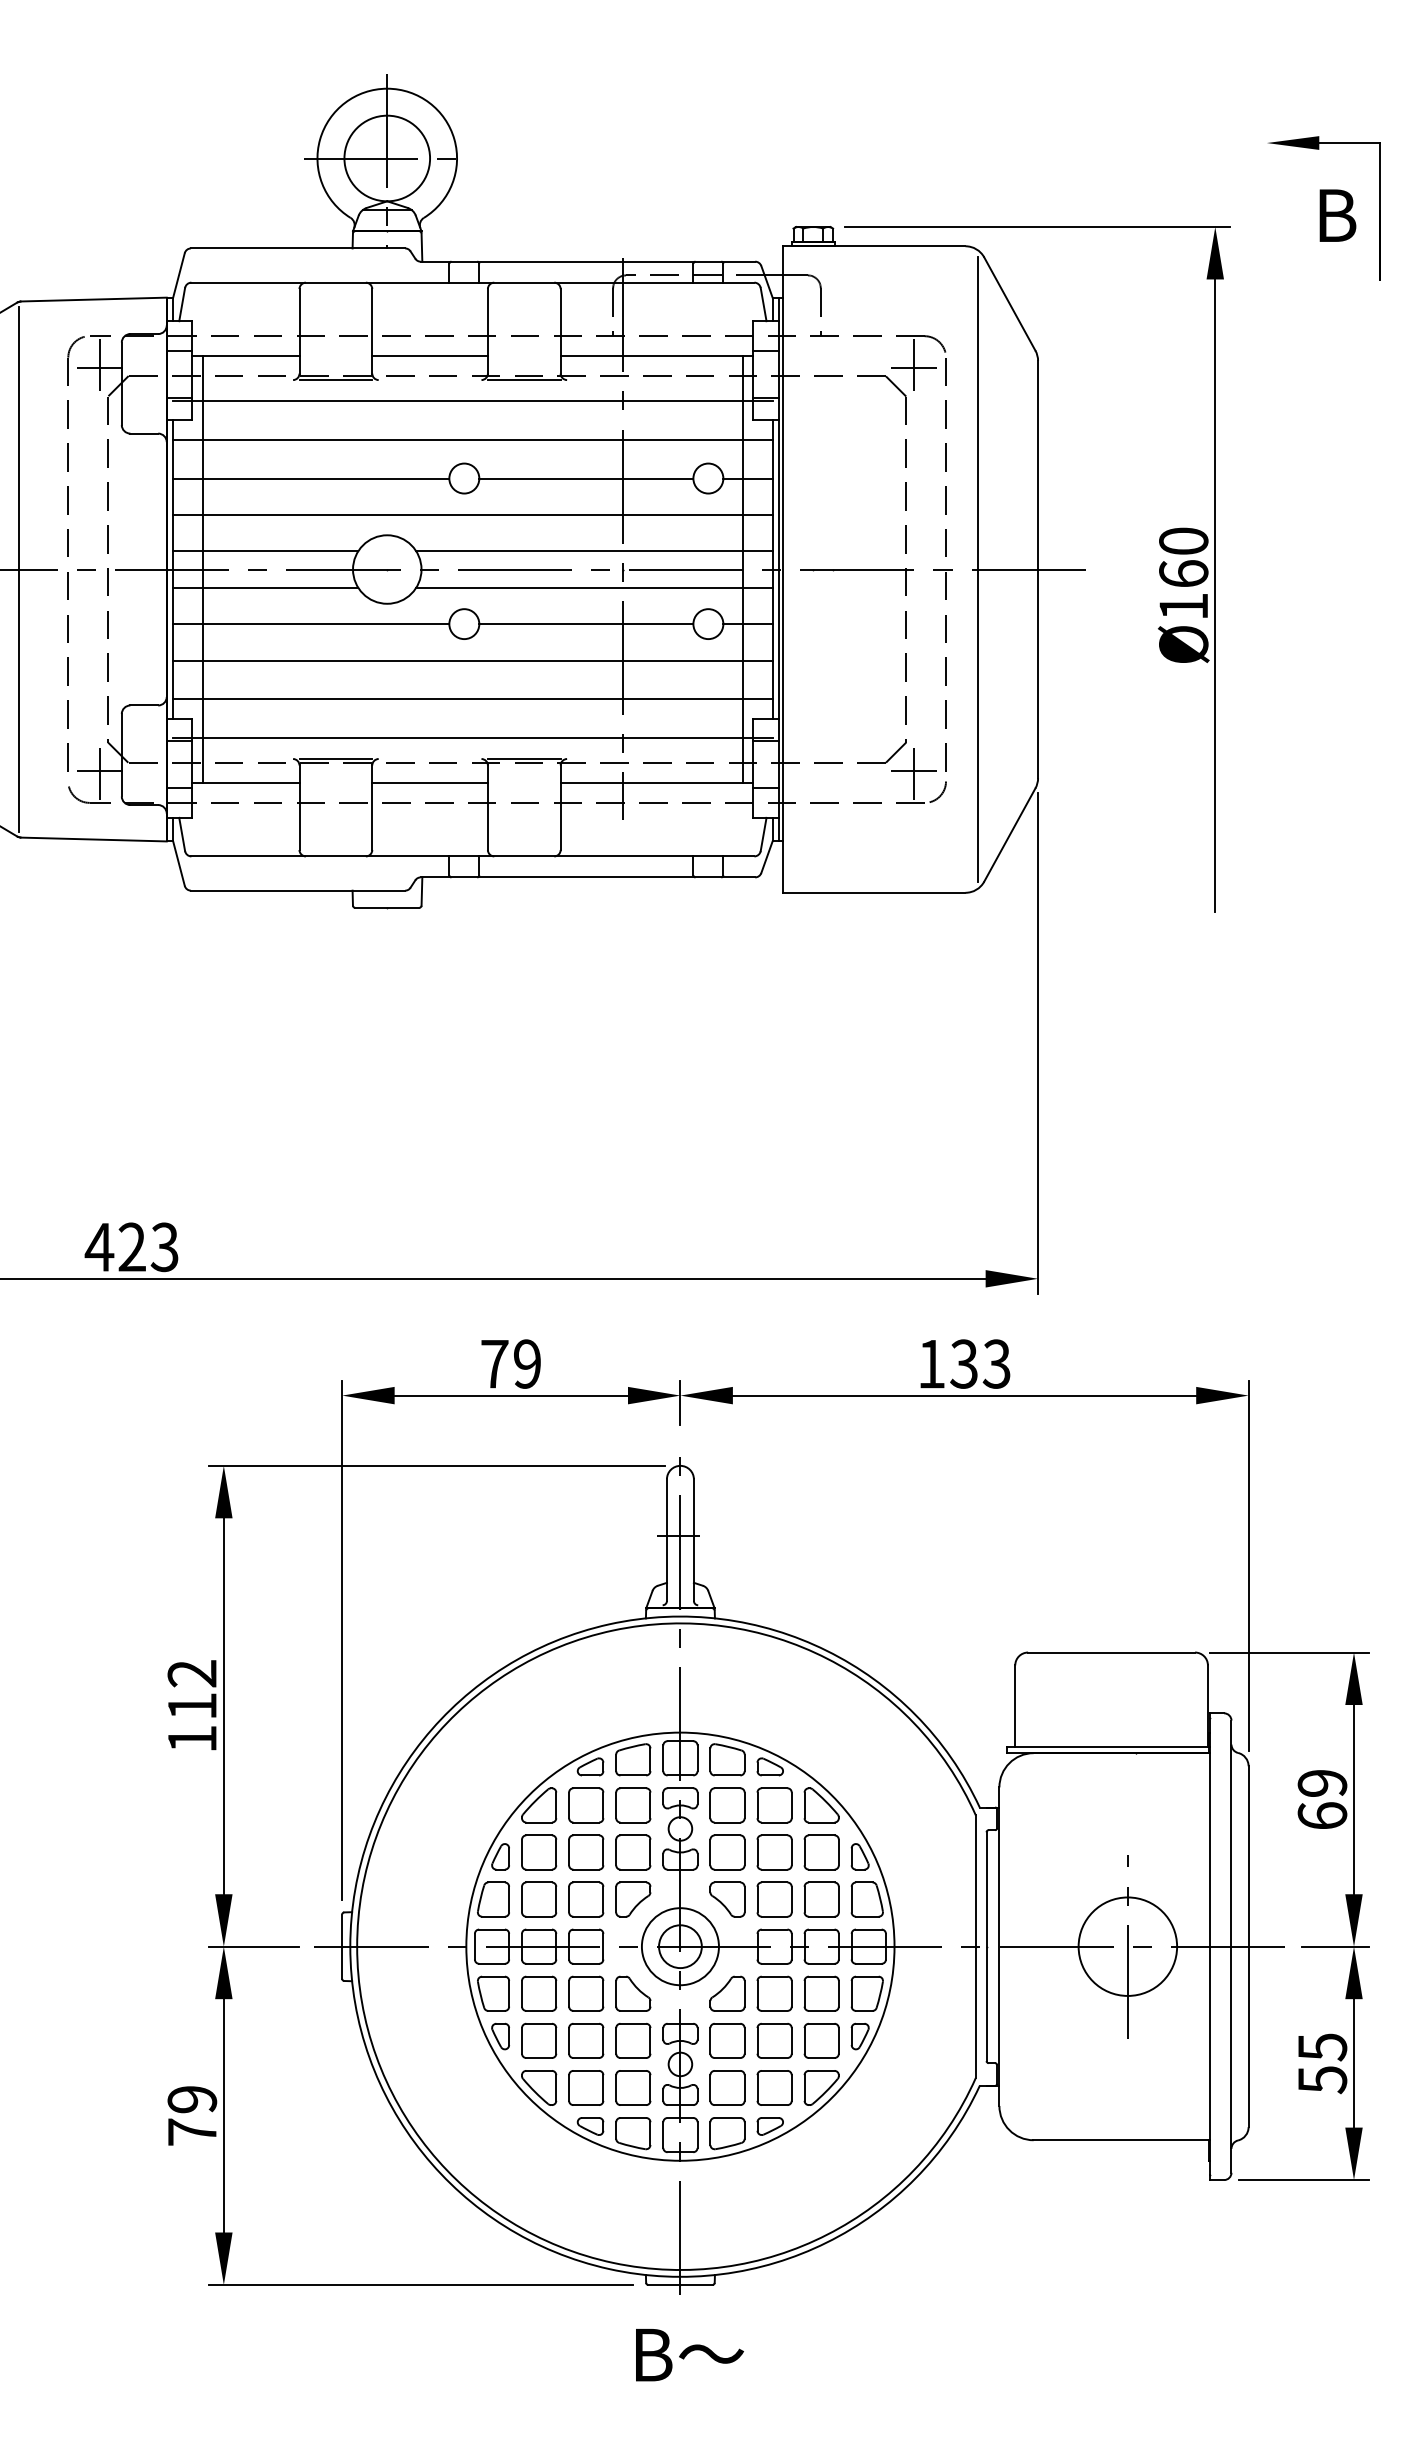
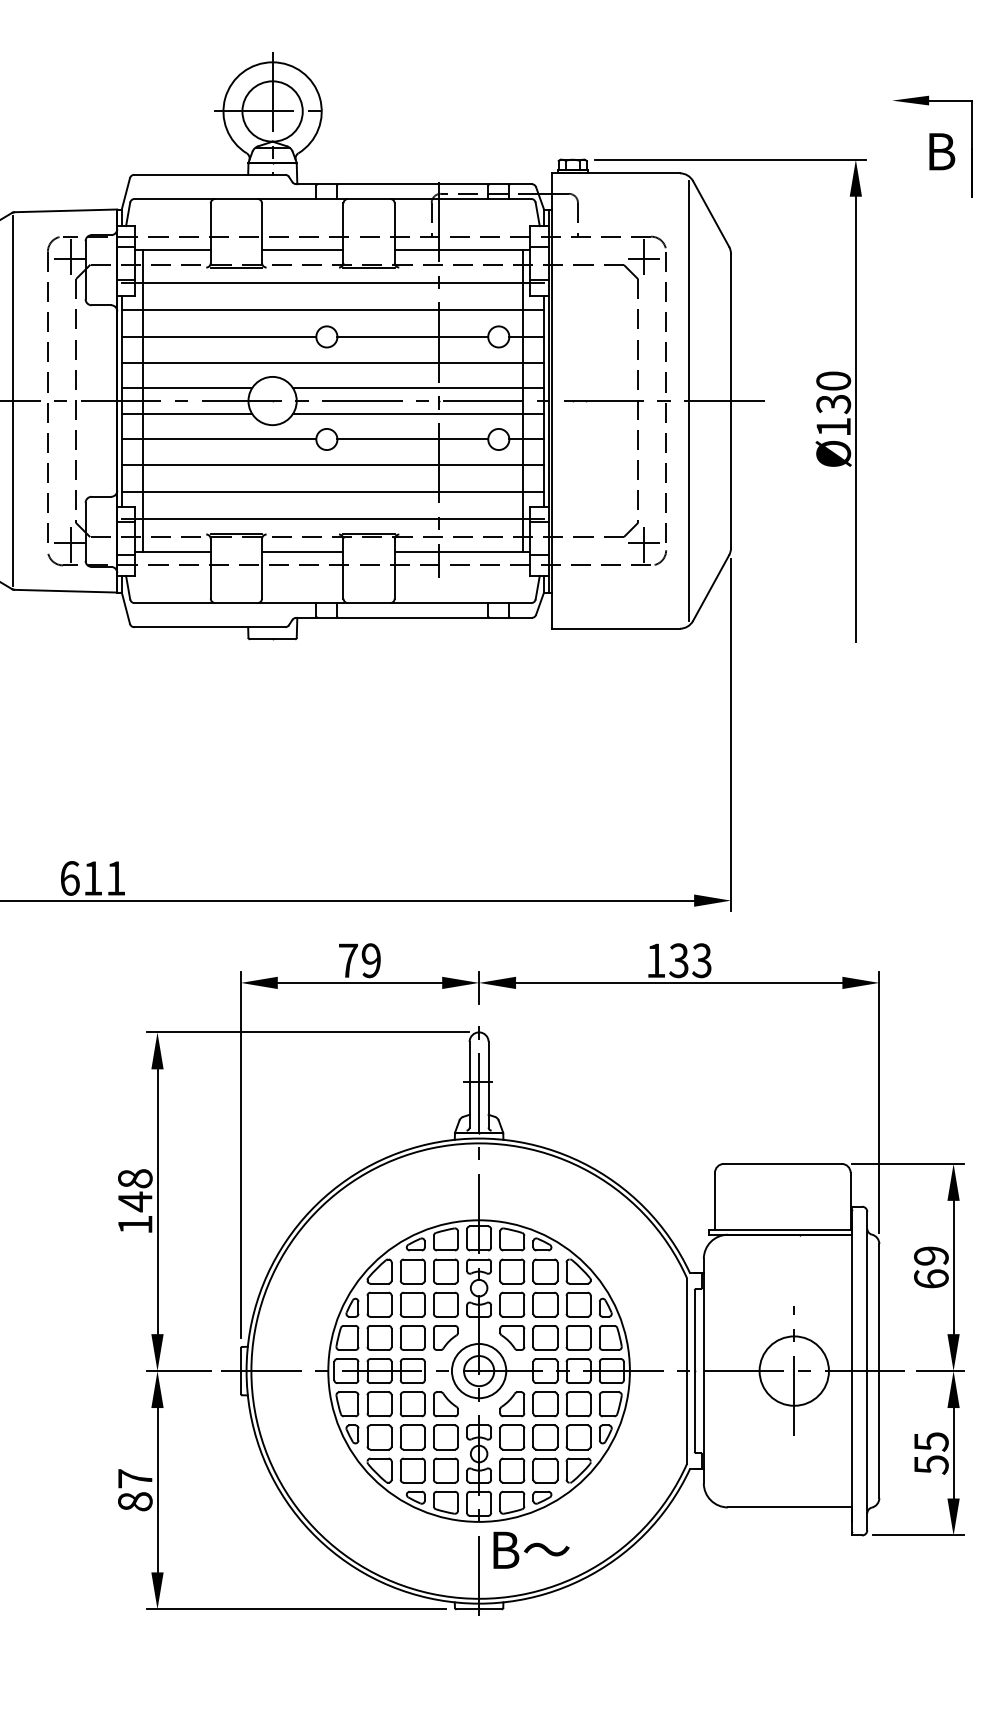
text: (1183, 574) -> (833, 404), Ø160 -> Ø130
text: (131, 1247) -> (92, 878), 423 -> 611
text: (192, 1690) -> (135, 1190), 112 -> 148
text: (192, 2115) -> (135, 1490), 79 -> 87
text: (689, 2355) -> (531, 1550), moved

